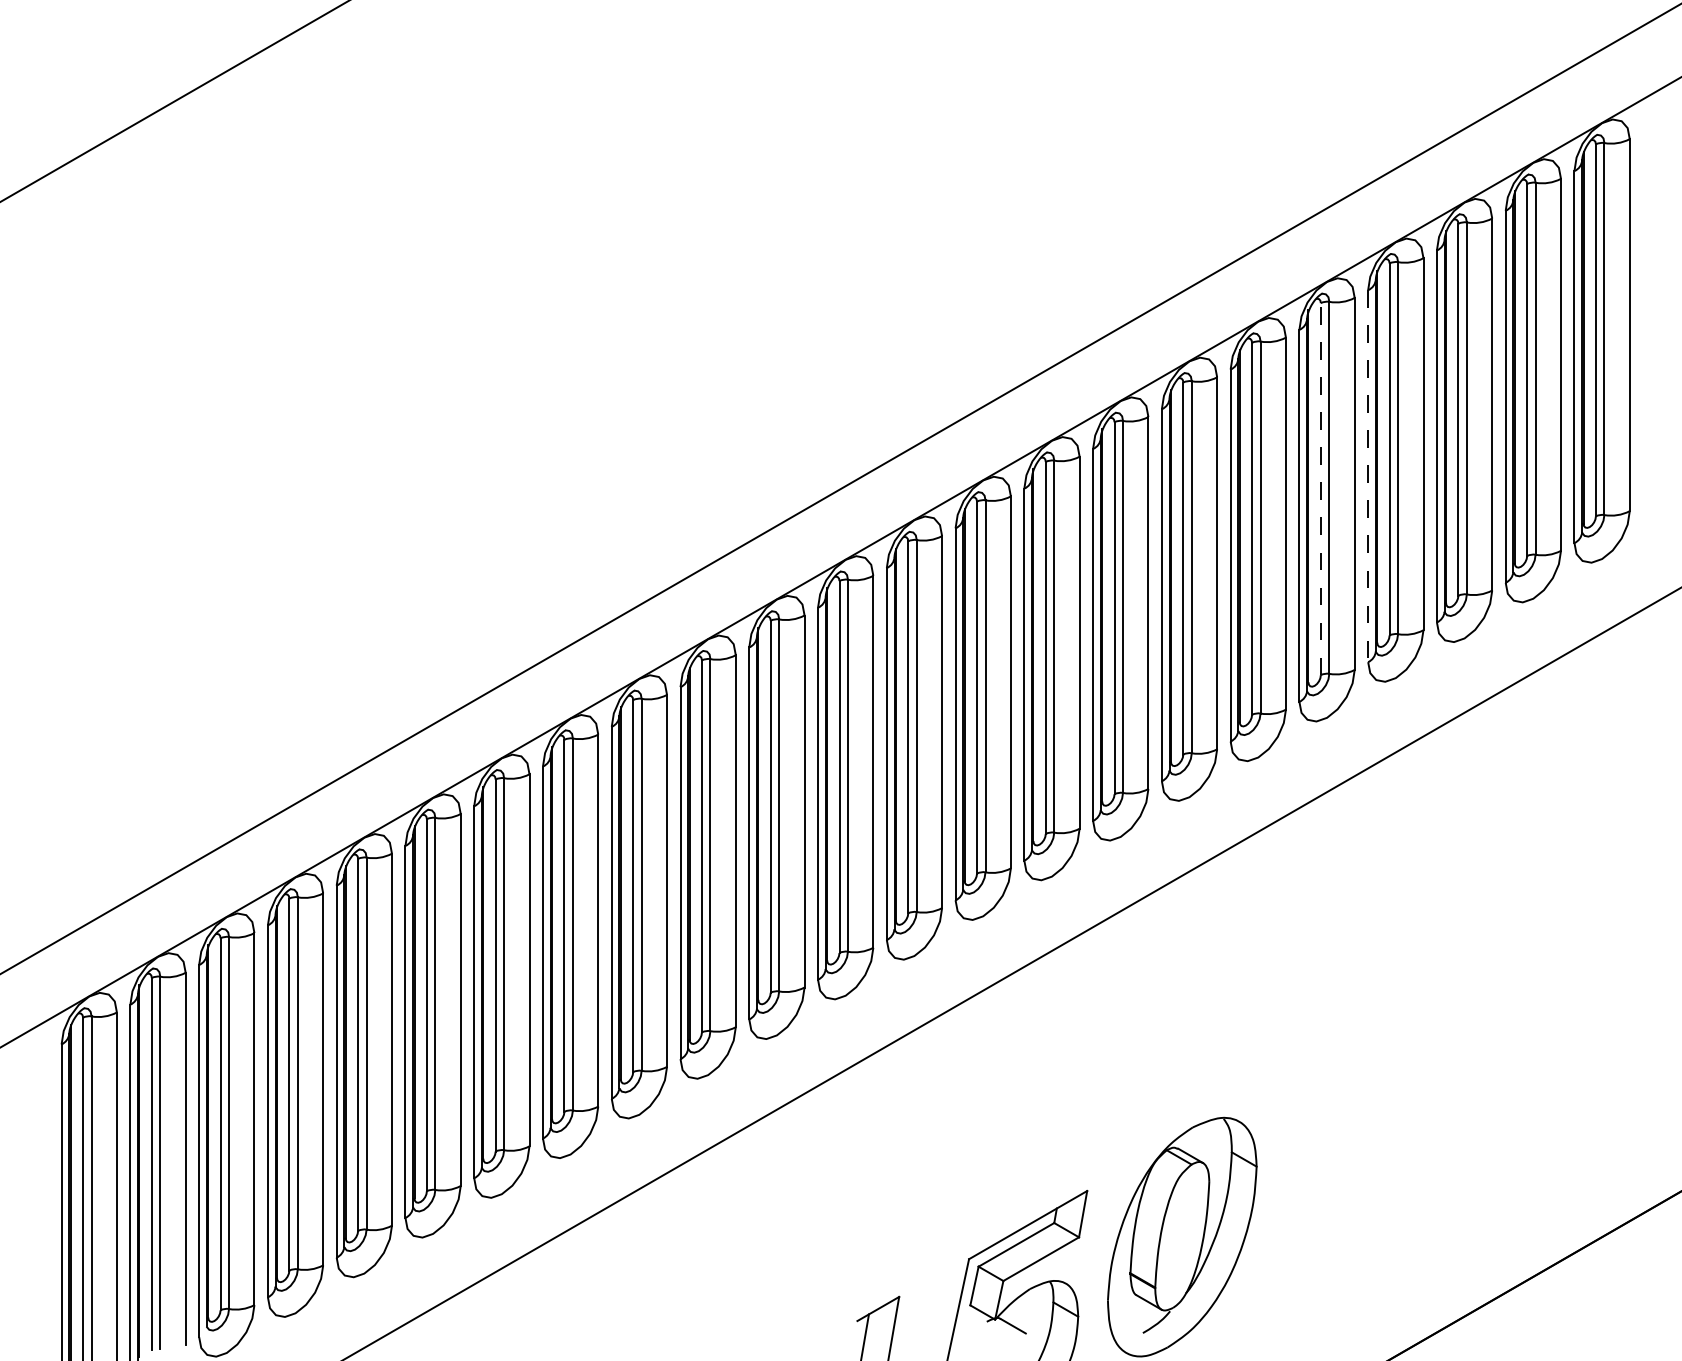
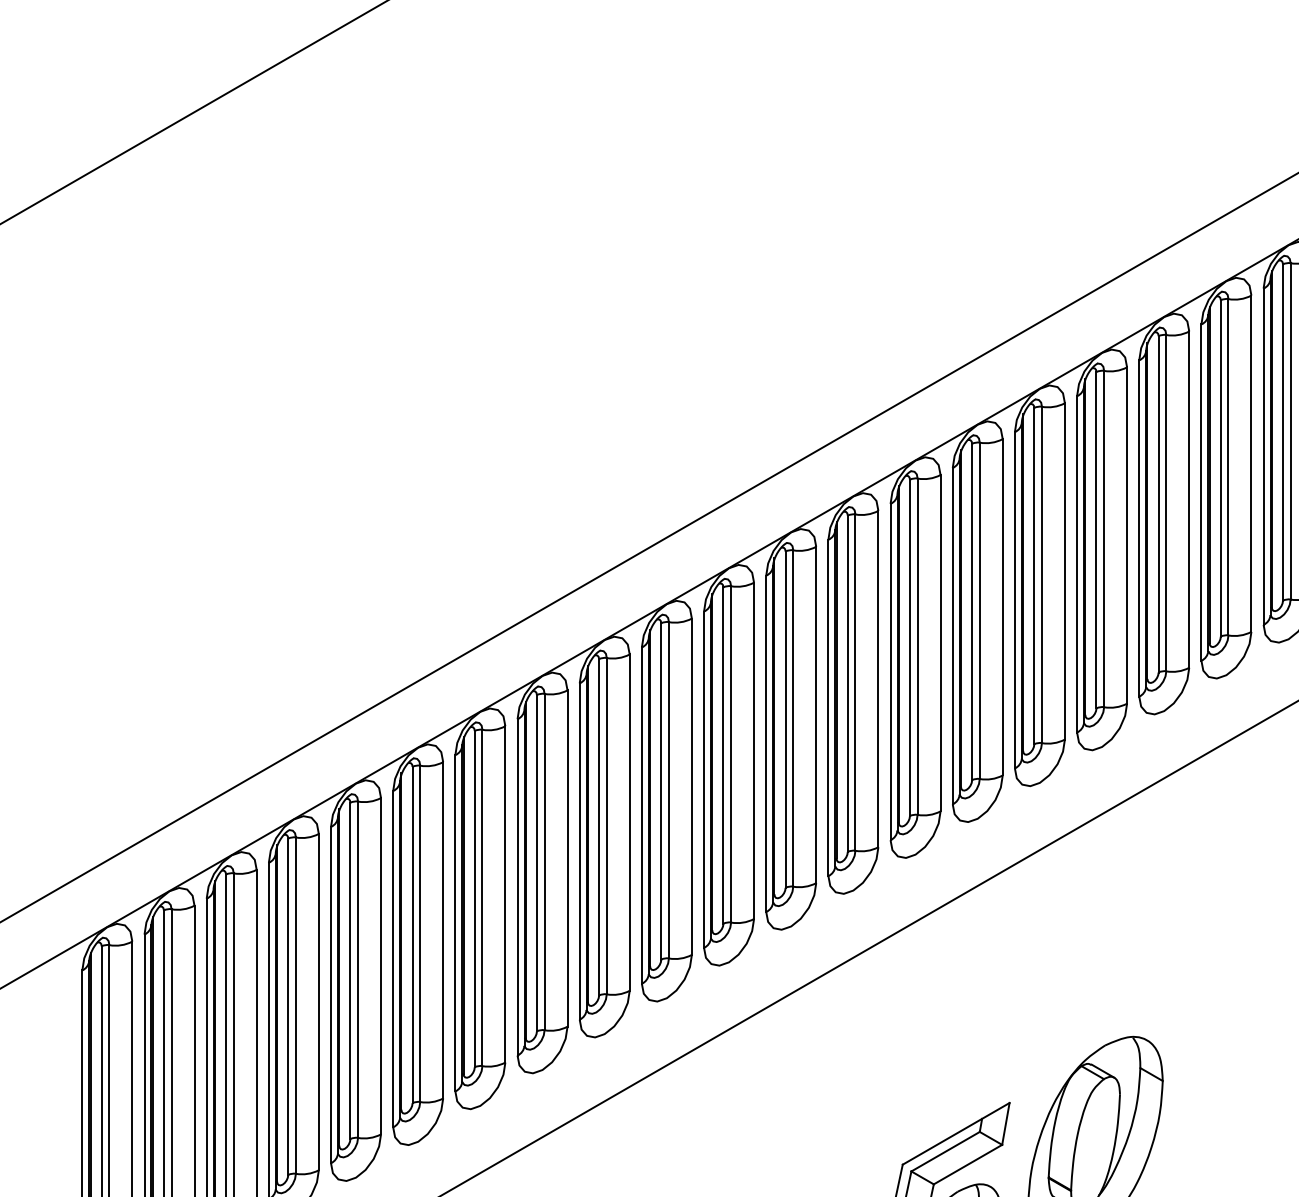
line: (1368, 476) -> (1263, 457), dashed -> solid
line: (1320, 488) -> (1220, 467), dashed -> solid

